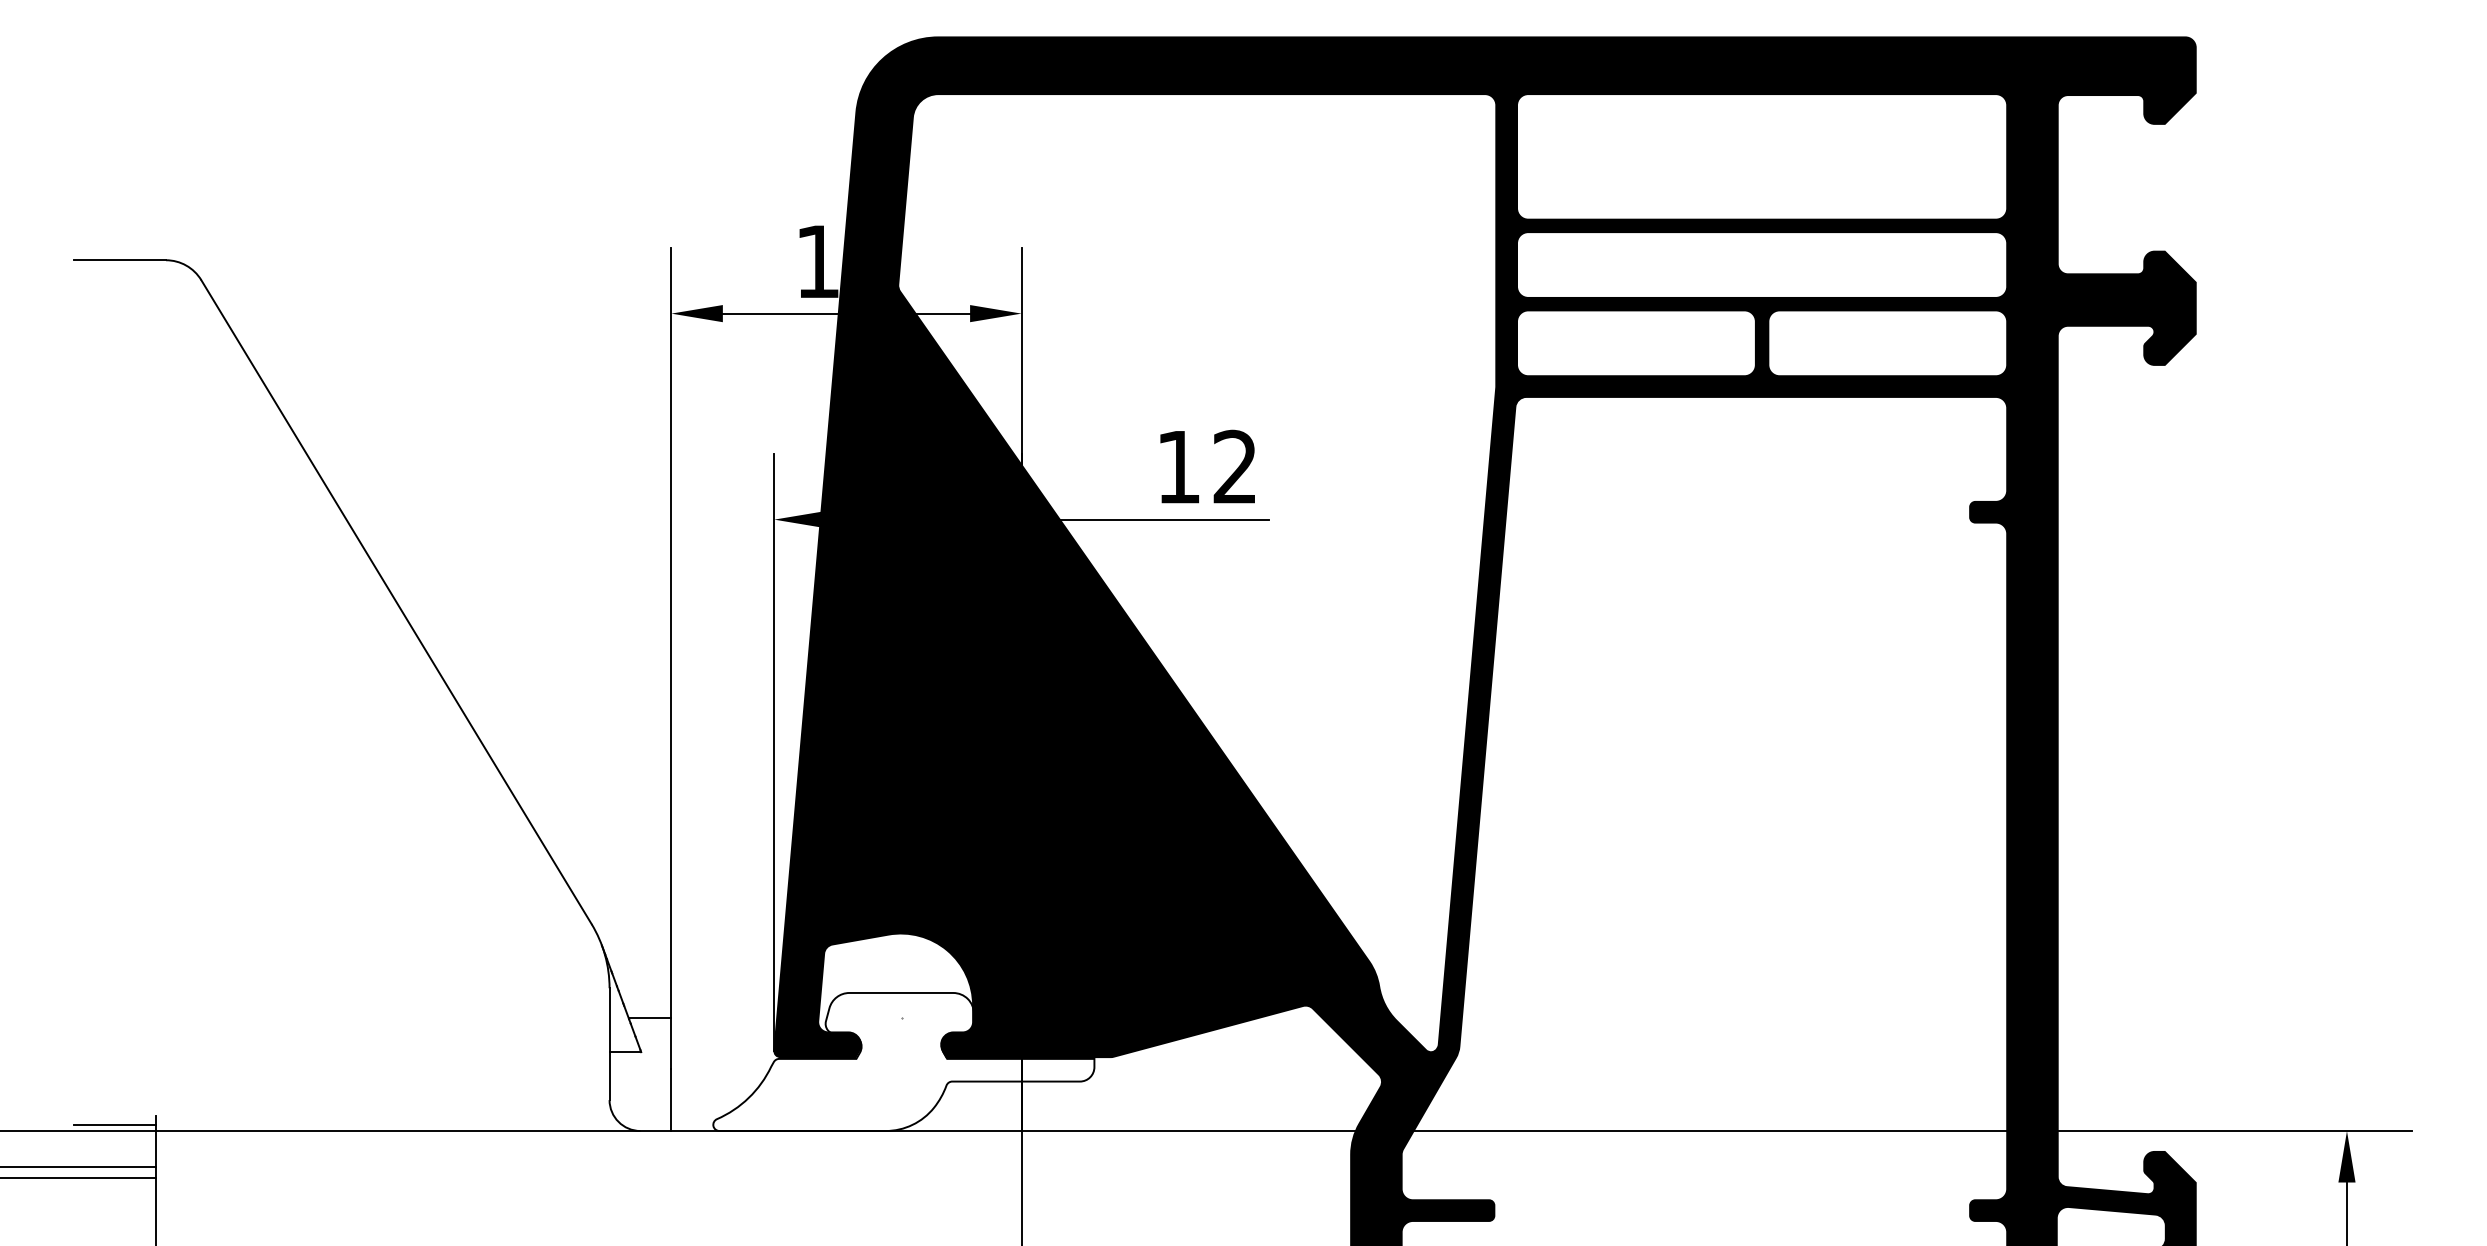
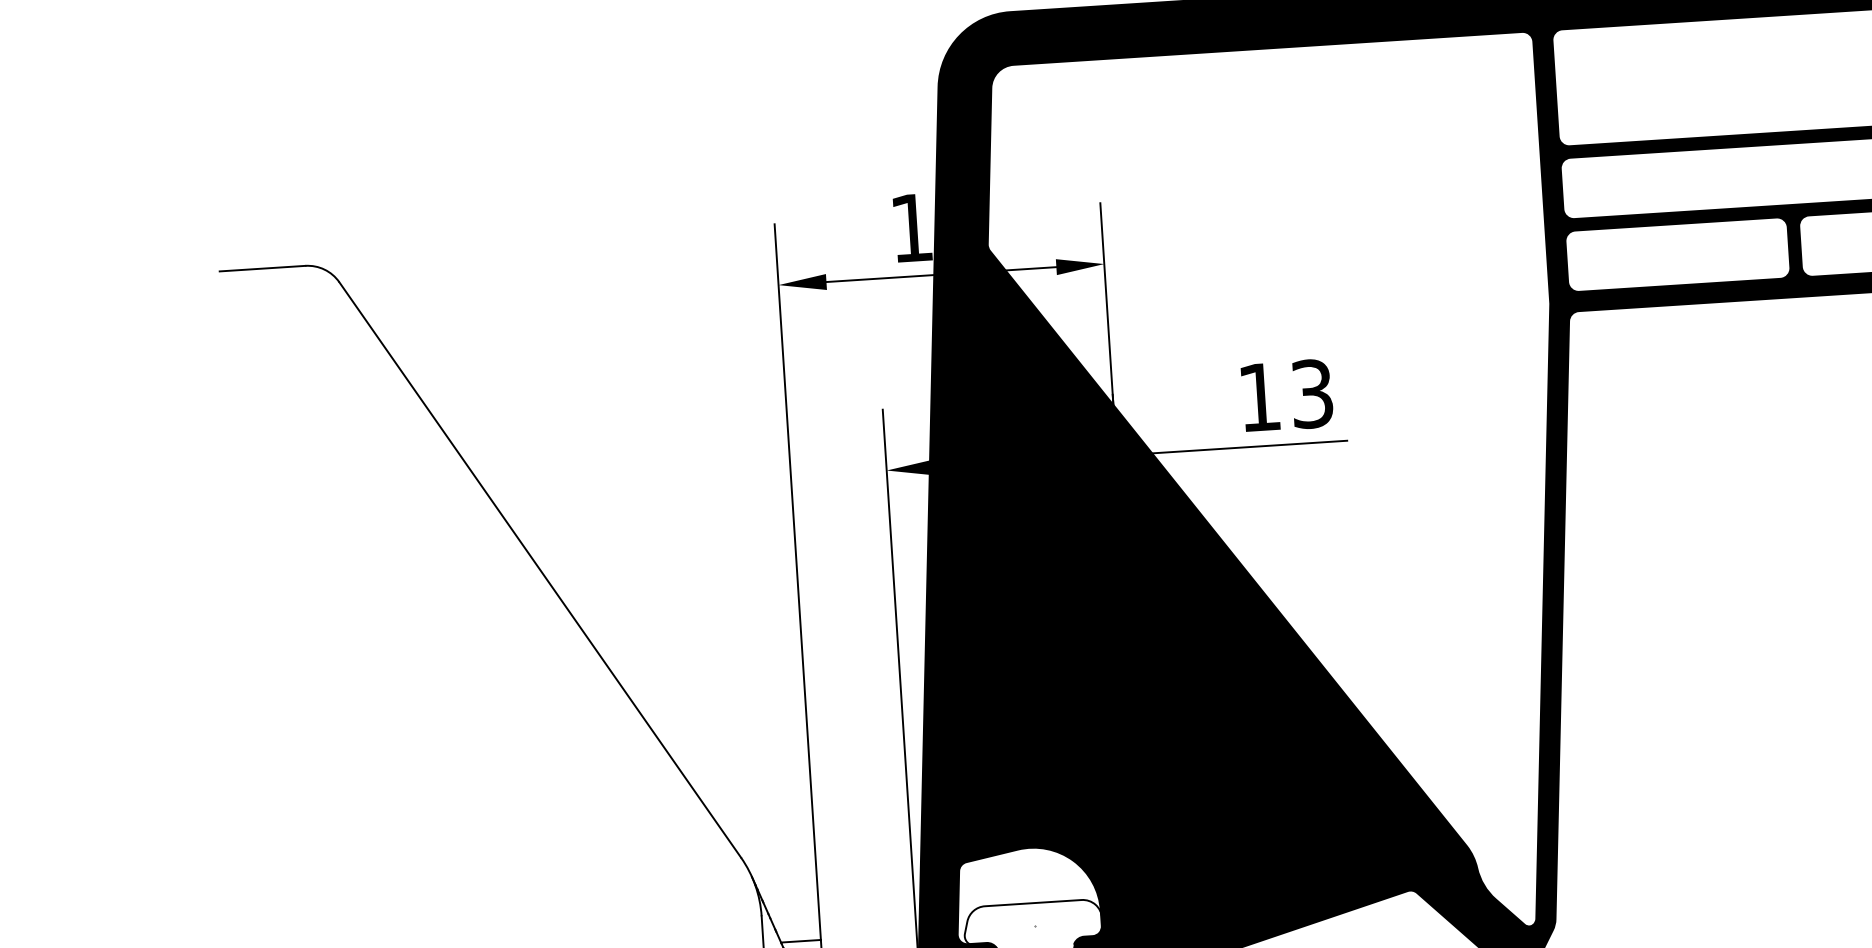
text: (1234, 466) -> (1311, 393), 12 -> 13

